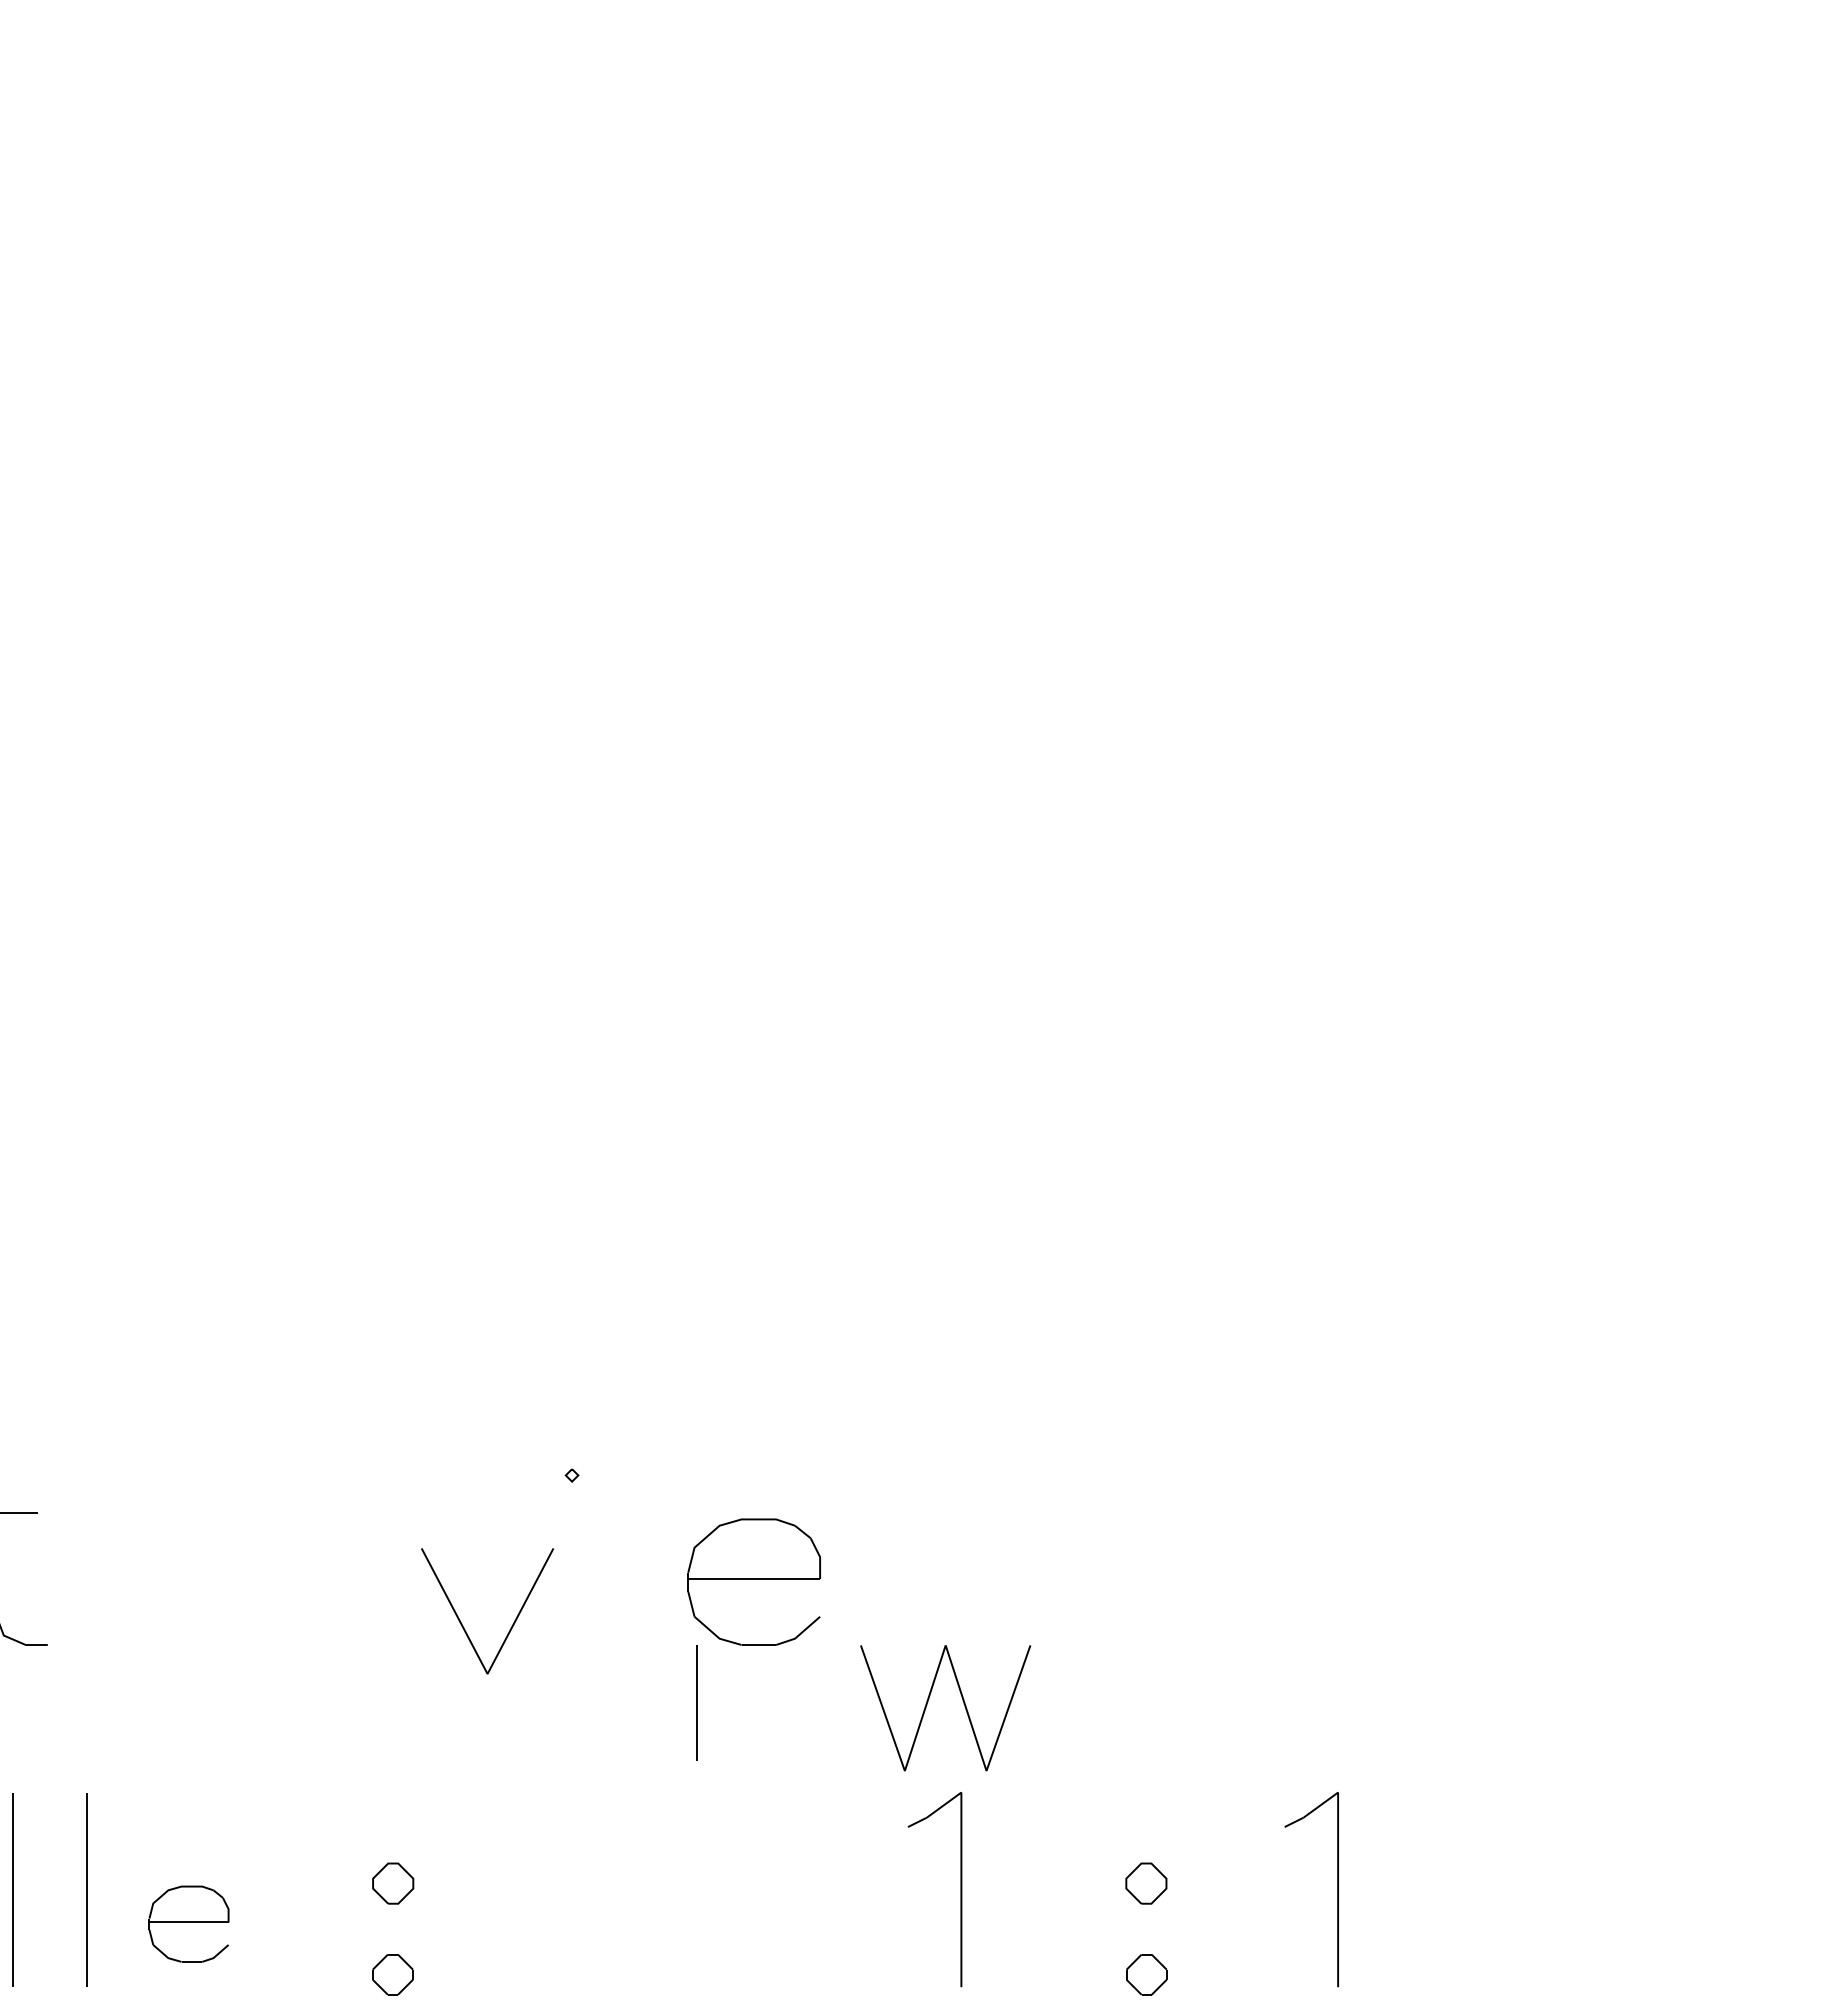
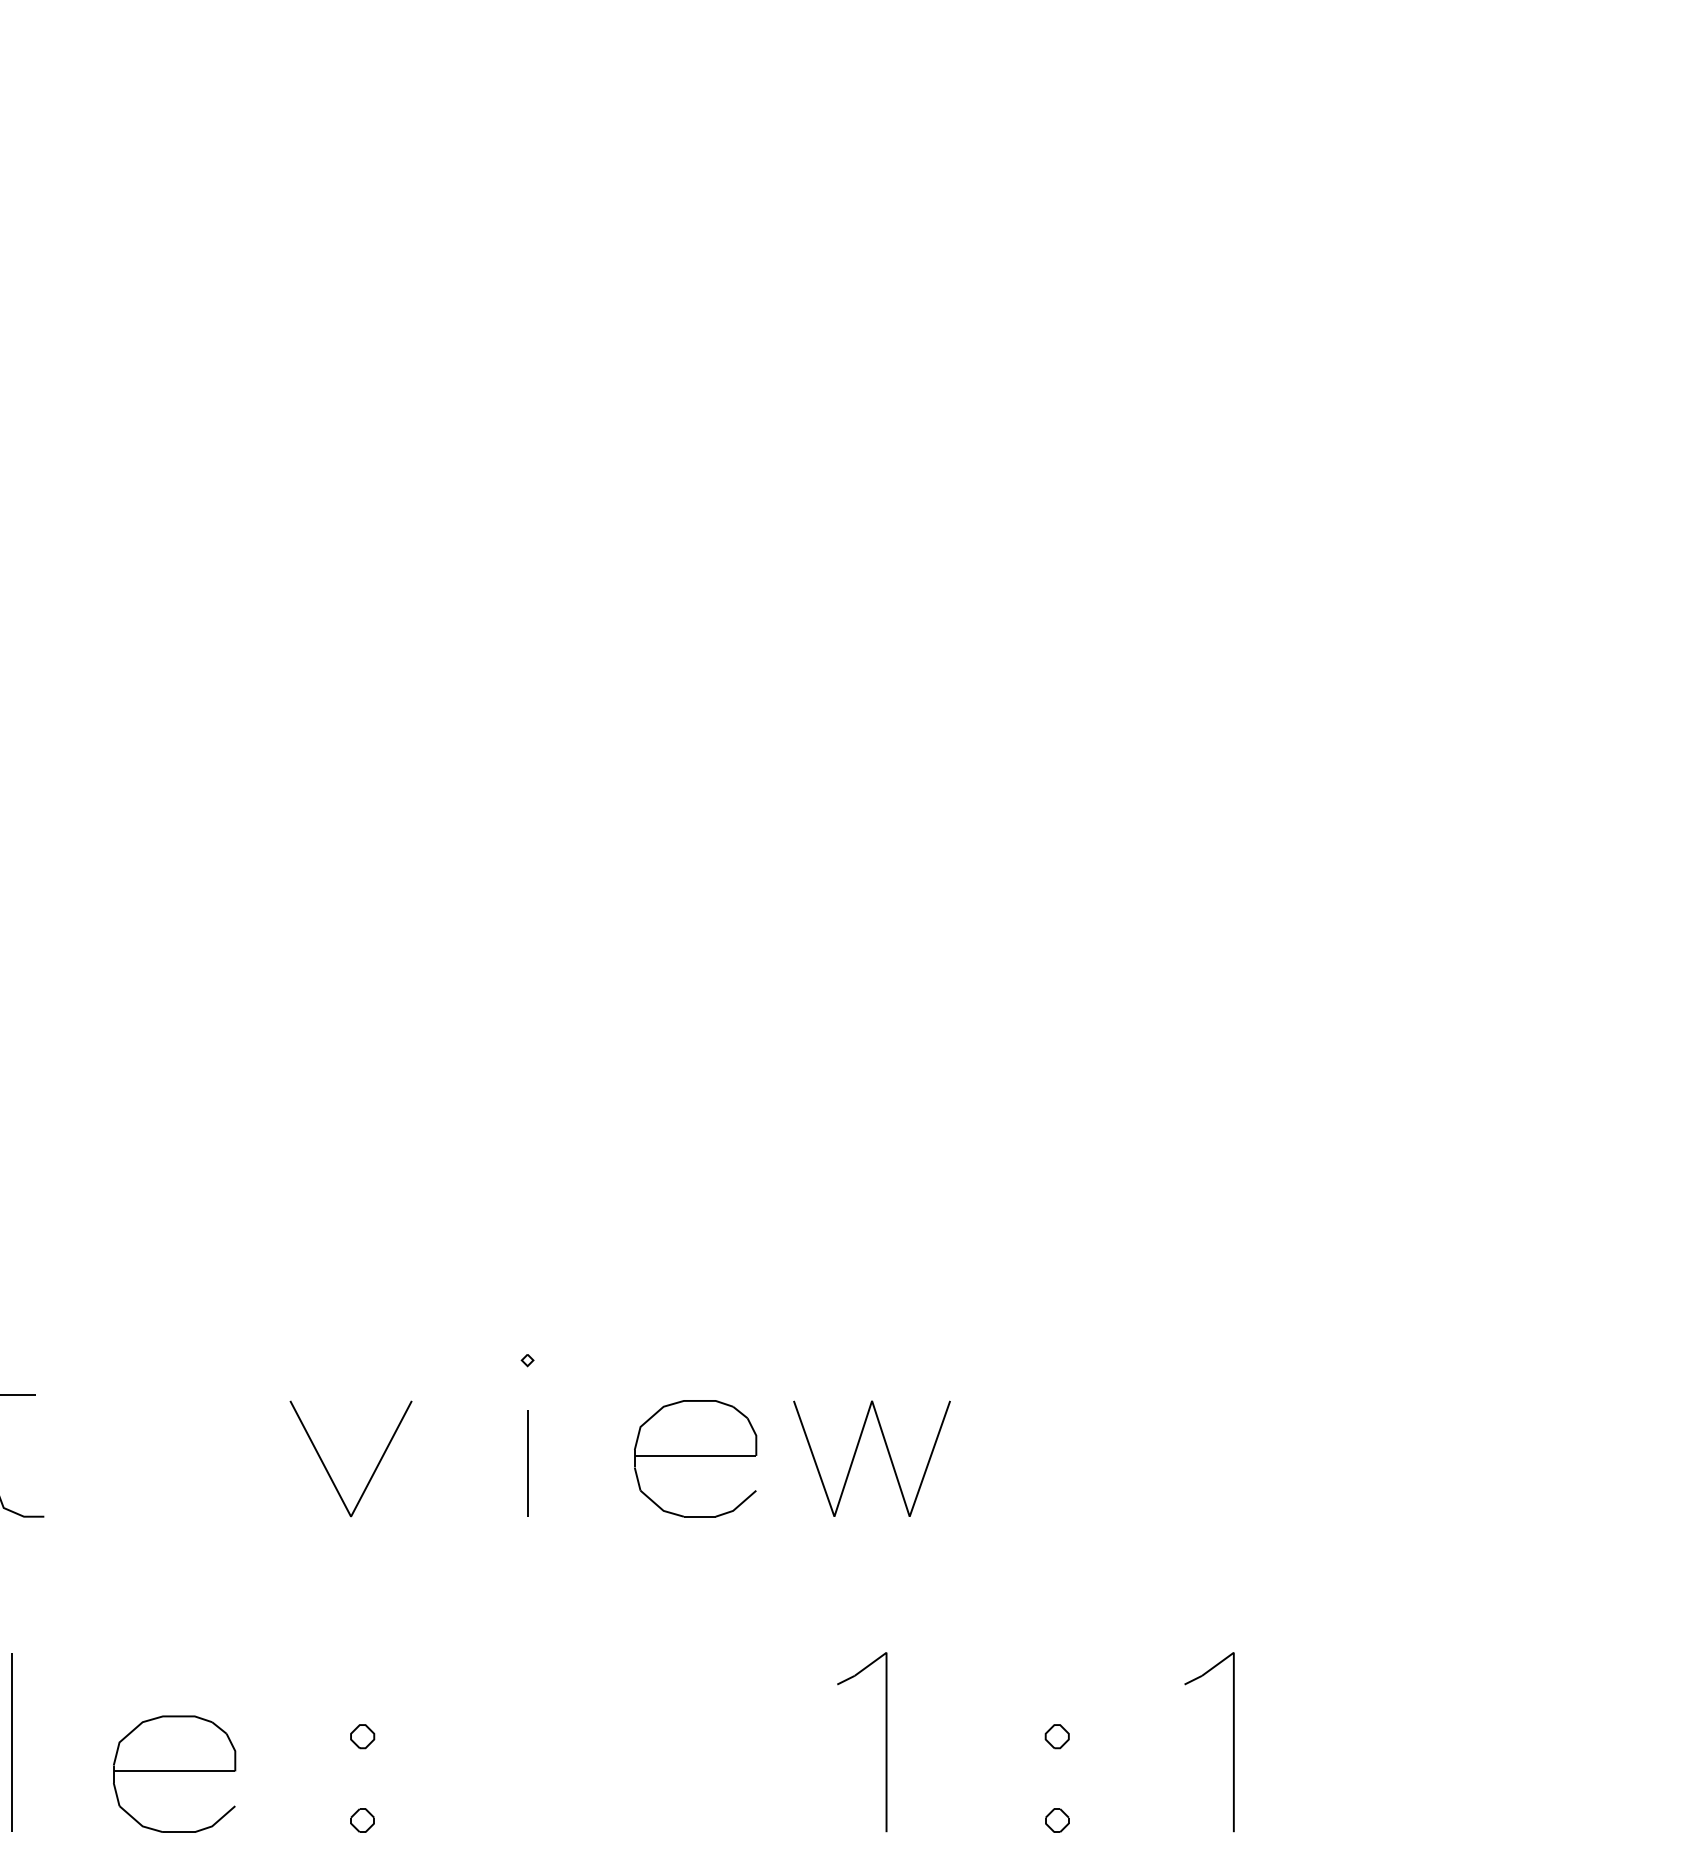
line: (462, 1623) -> (327, 1470), moved
line: (696, 1702) -> (527, 1462), moved
line: (928, 1702) -> (856, 1453), moved
part: (392, 1883) -> (362, 1736), size x0.62
part: (1146, 1883) -> (1057, 1736), size x0.62
line: (86, 1889) -> (79, 1742), removed
part: (188, 1923) -> (174, 1773), size x1.67
part: (393, 1974) -> (362, 1820), size x0.62
part: (1146, 1974) -> (1057, 1820), size x0.62

